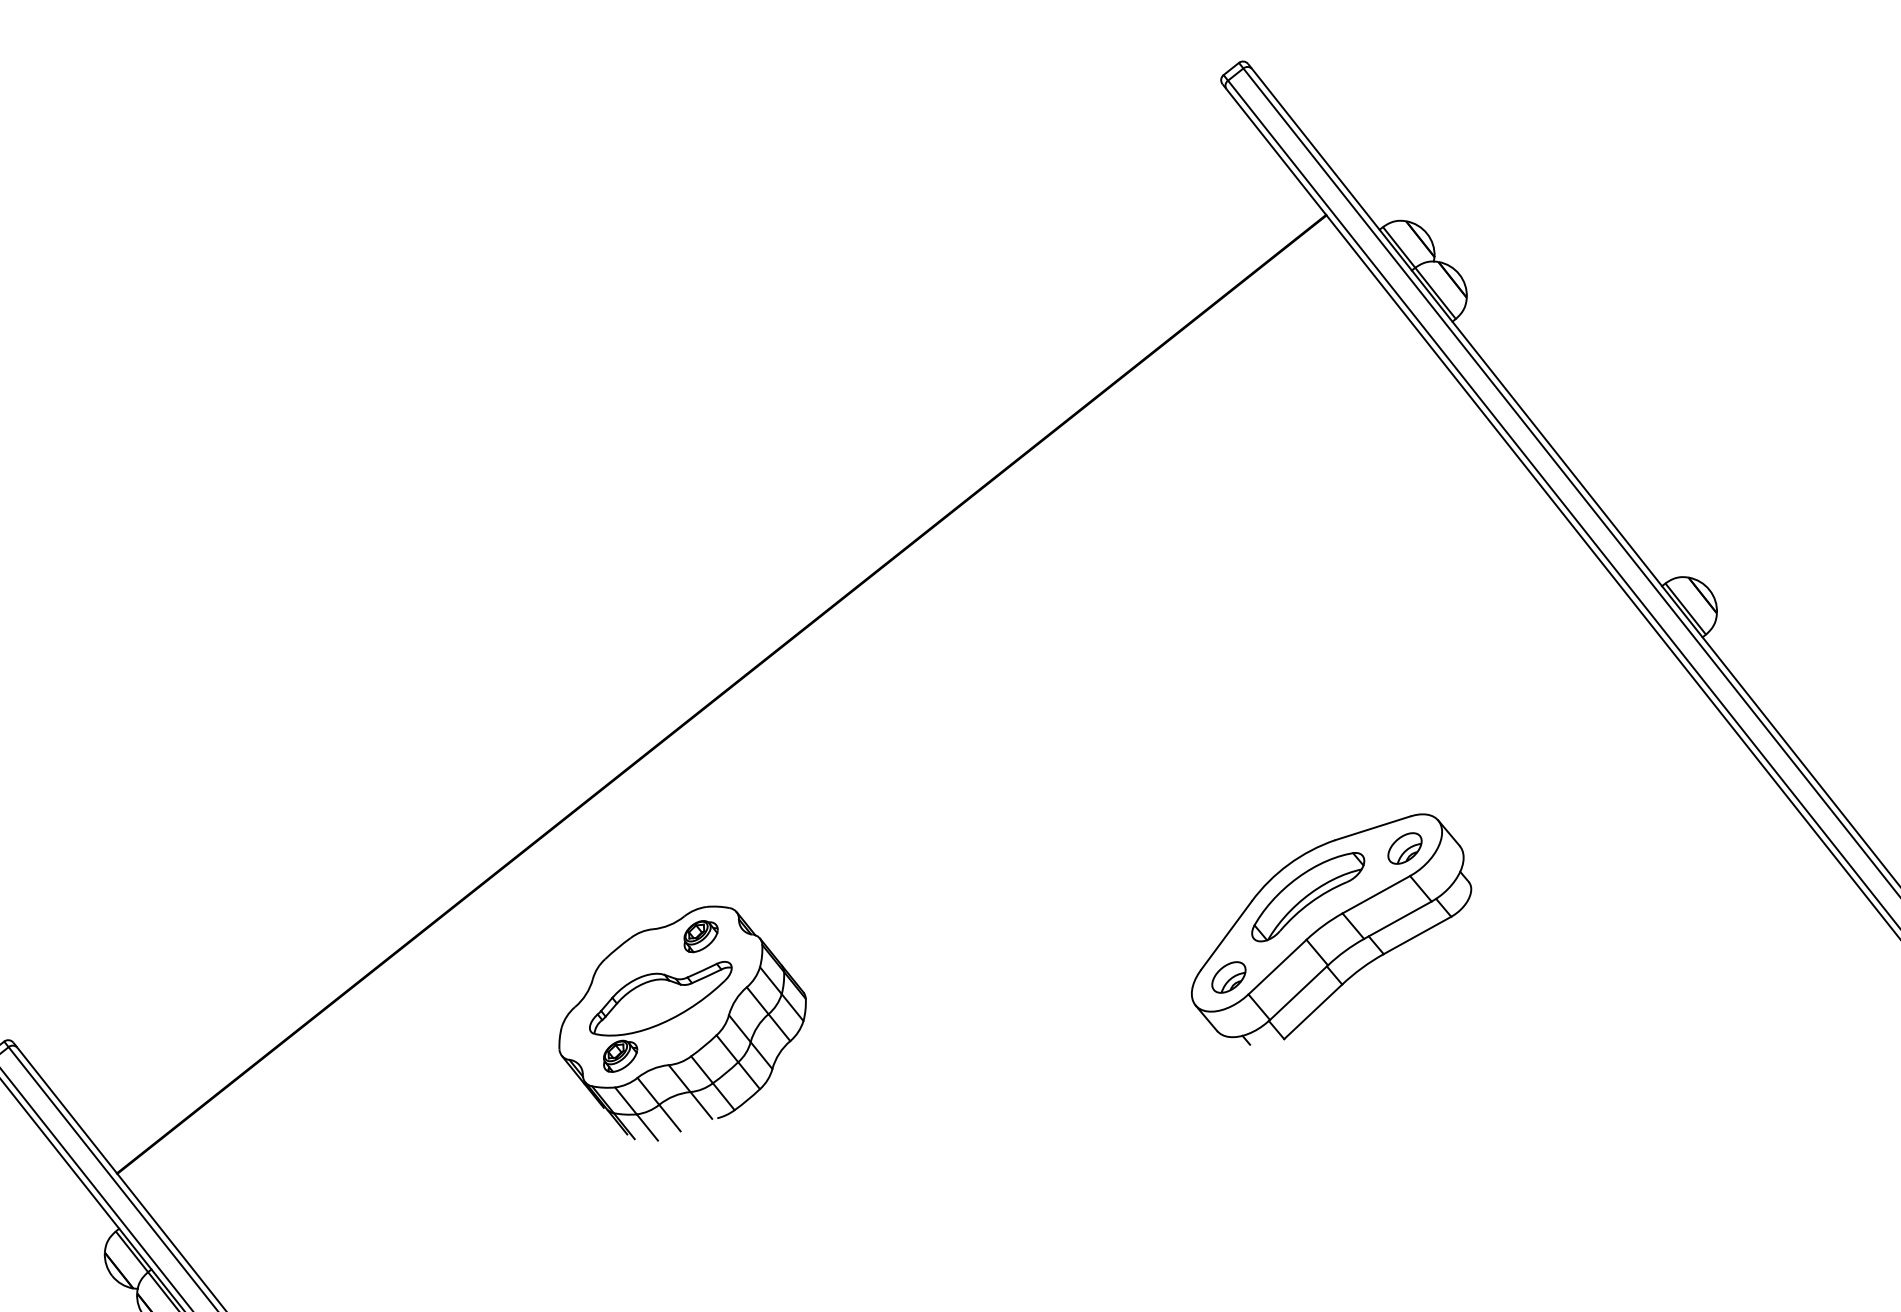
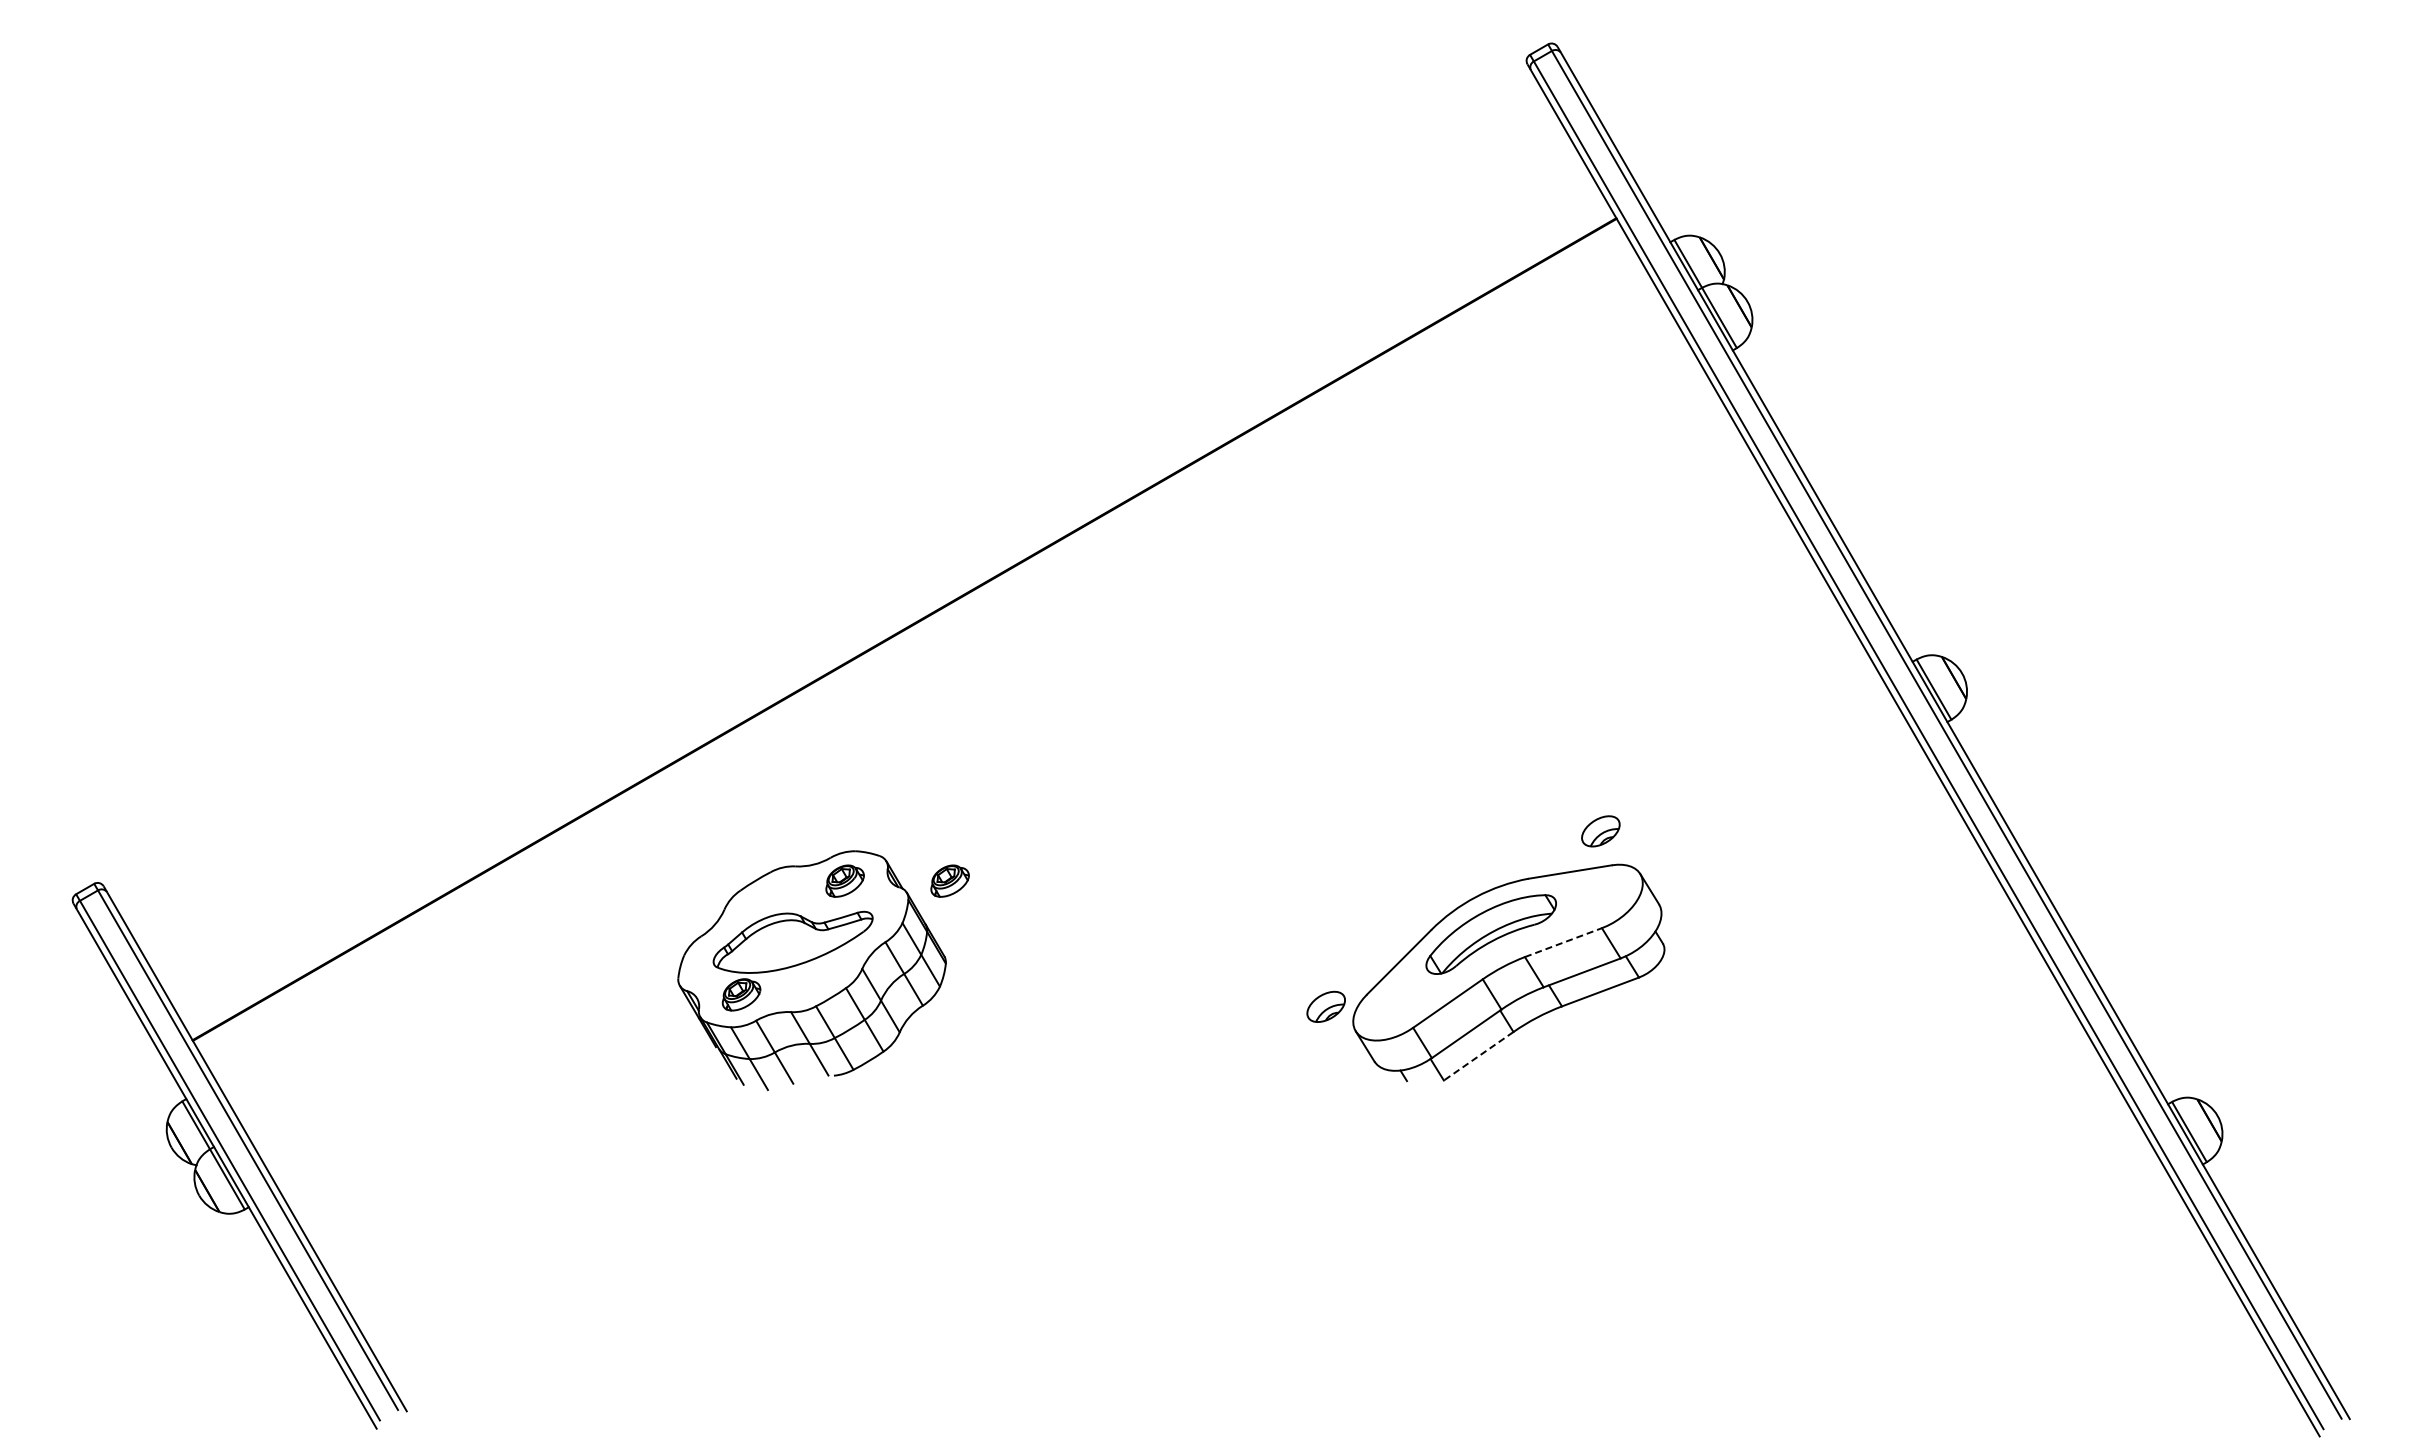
part: (1404, 848) -> (1600, 831), moved
line: (1376, 894) -> (1563, 942), solid -> dashed
part: (797, 921) -> (949, 880), added
part: (1228, 977) -> (1325, 1006), moved
line: (1313, 1012) -> (1478, 1056), solid -> dashed

